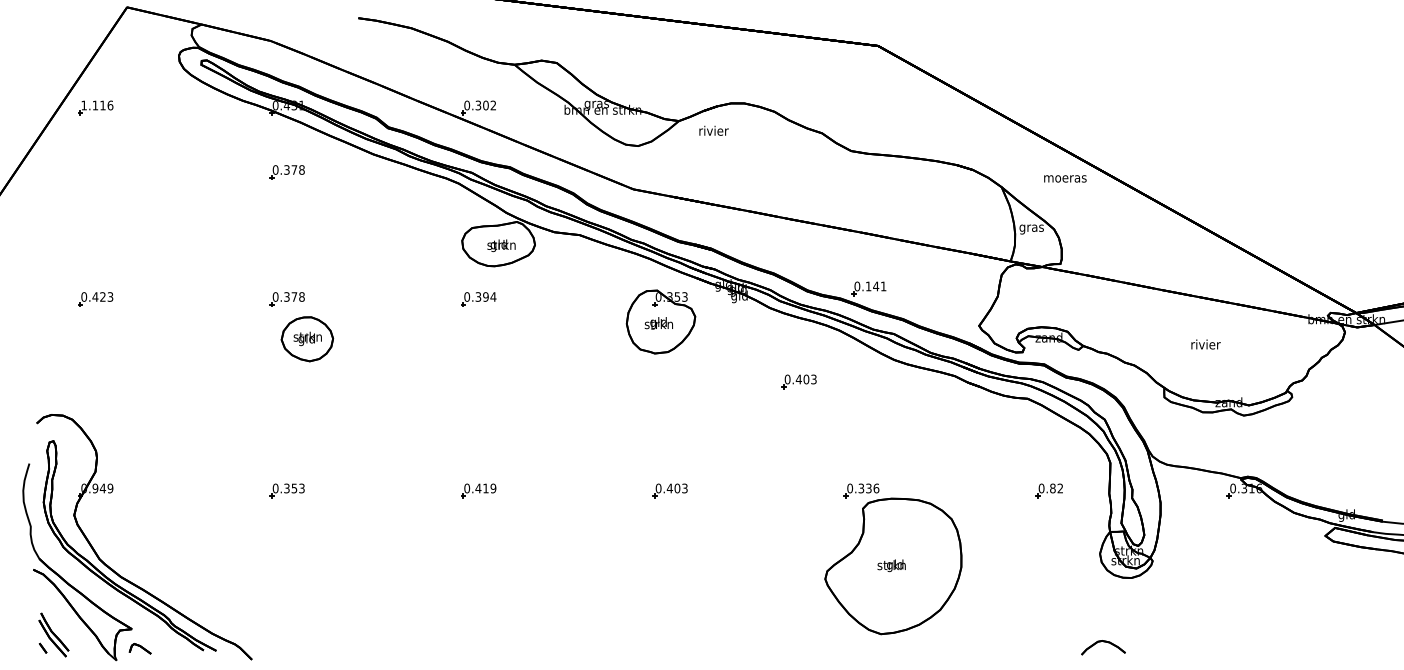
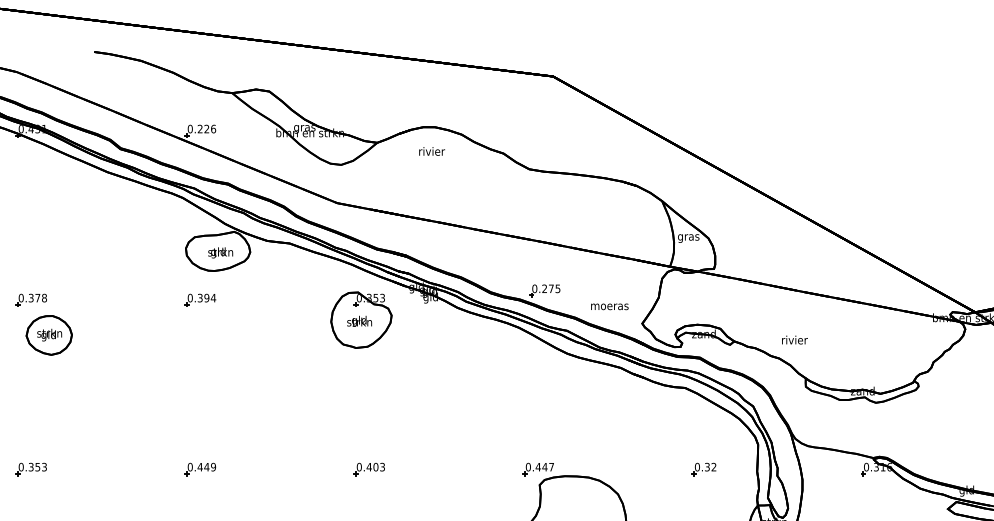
text: (485, 105) -> (206, 129), 0.302 -> 0.226
text: (713, 130) -> (431, 151), moved
part: (286, 172) -> (30, 188), removed
text: (1065, 178) -> (609, 306), moved
text: (875, 286) -> (550, 288), 0.141 -> 0.275
text: (1205, 344) -> (794, 340), moved
part: (798, 381) -> (482, 372), removed
text: (485, 488) -> (206, 467), 0.419 -> 0.449
text: (868, 488) -> (544, 467), 0.336 -> 0.447
text: (1052, 488) -> (707, 467), 0.82 -> 0.32

